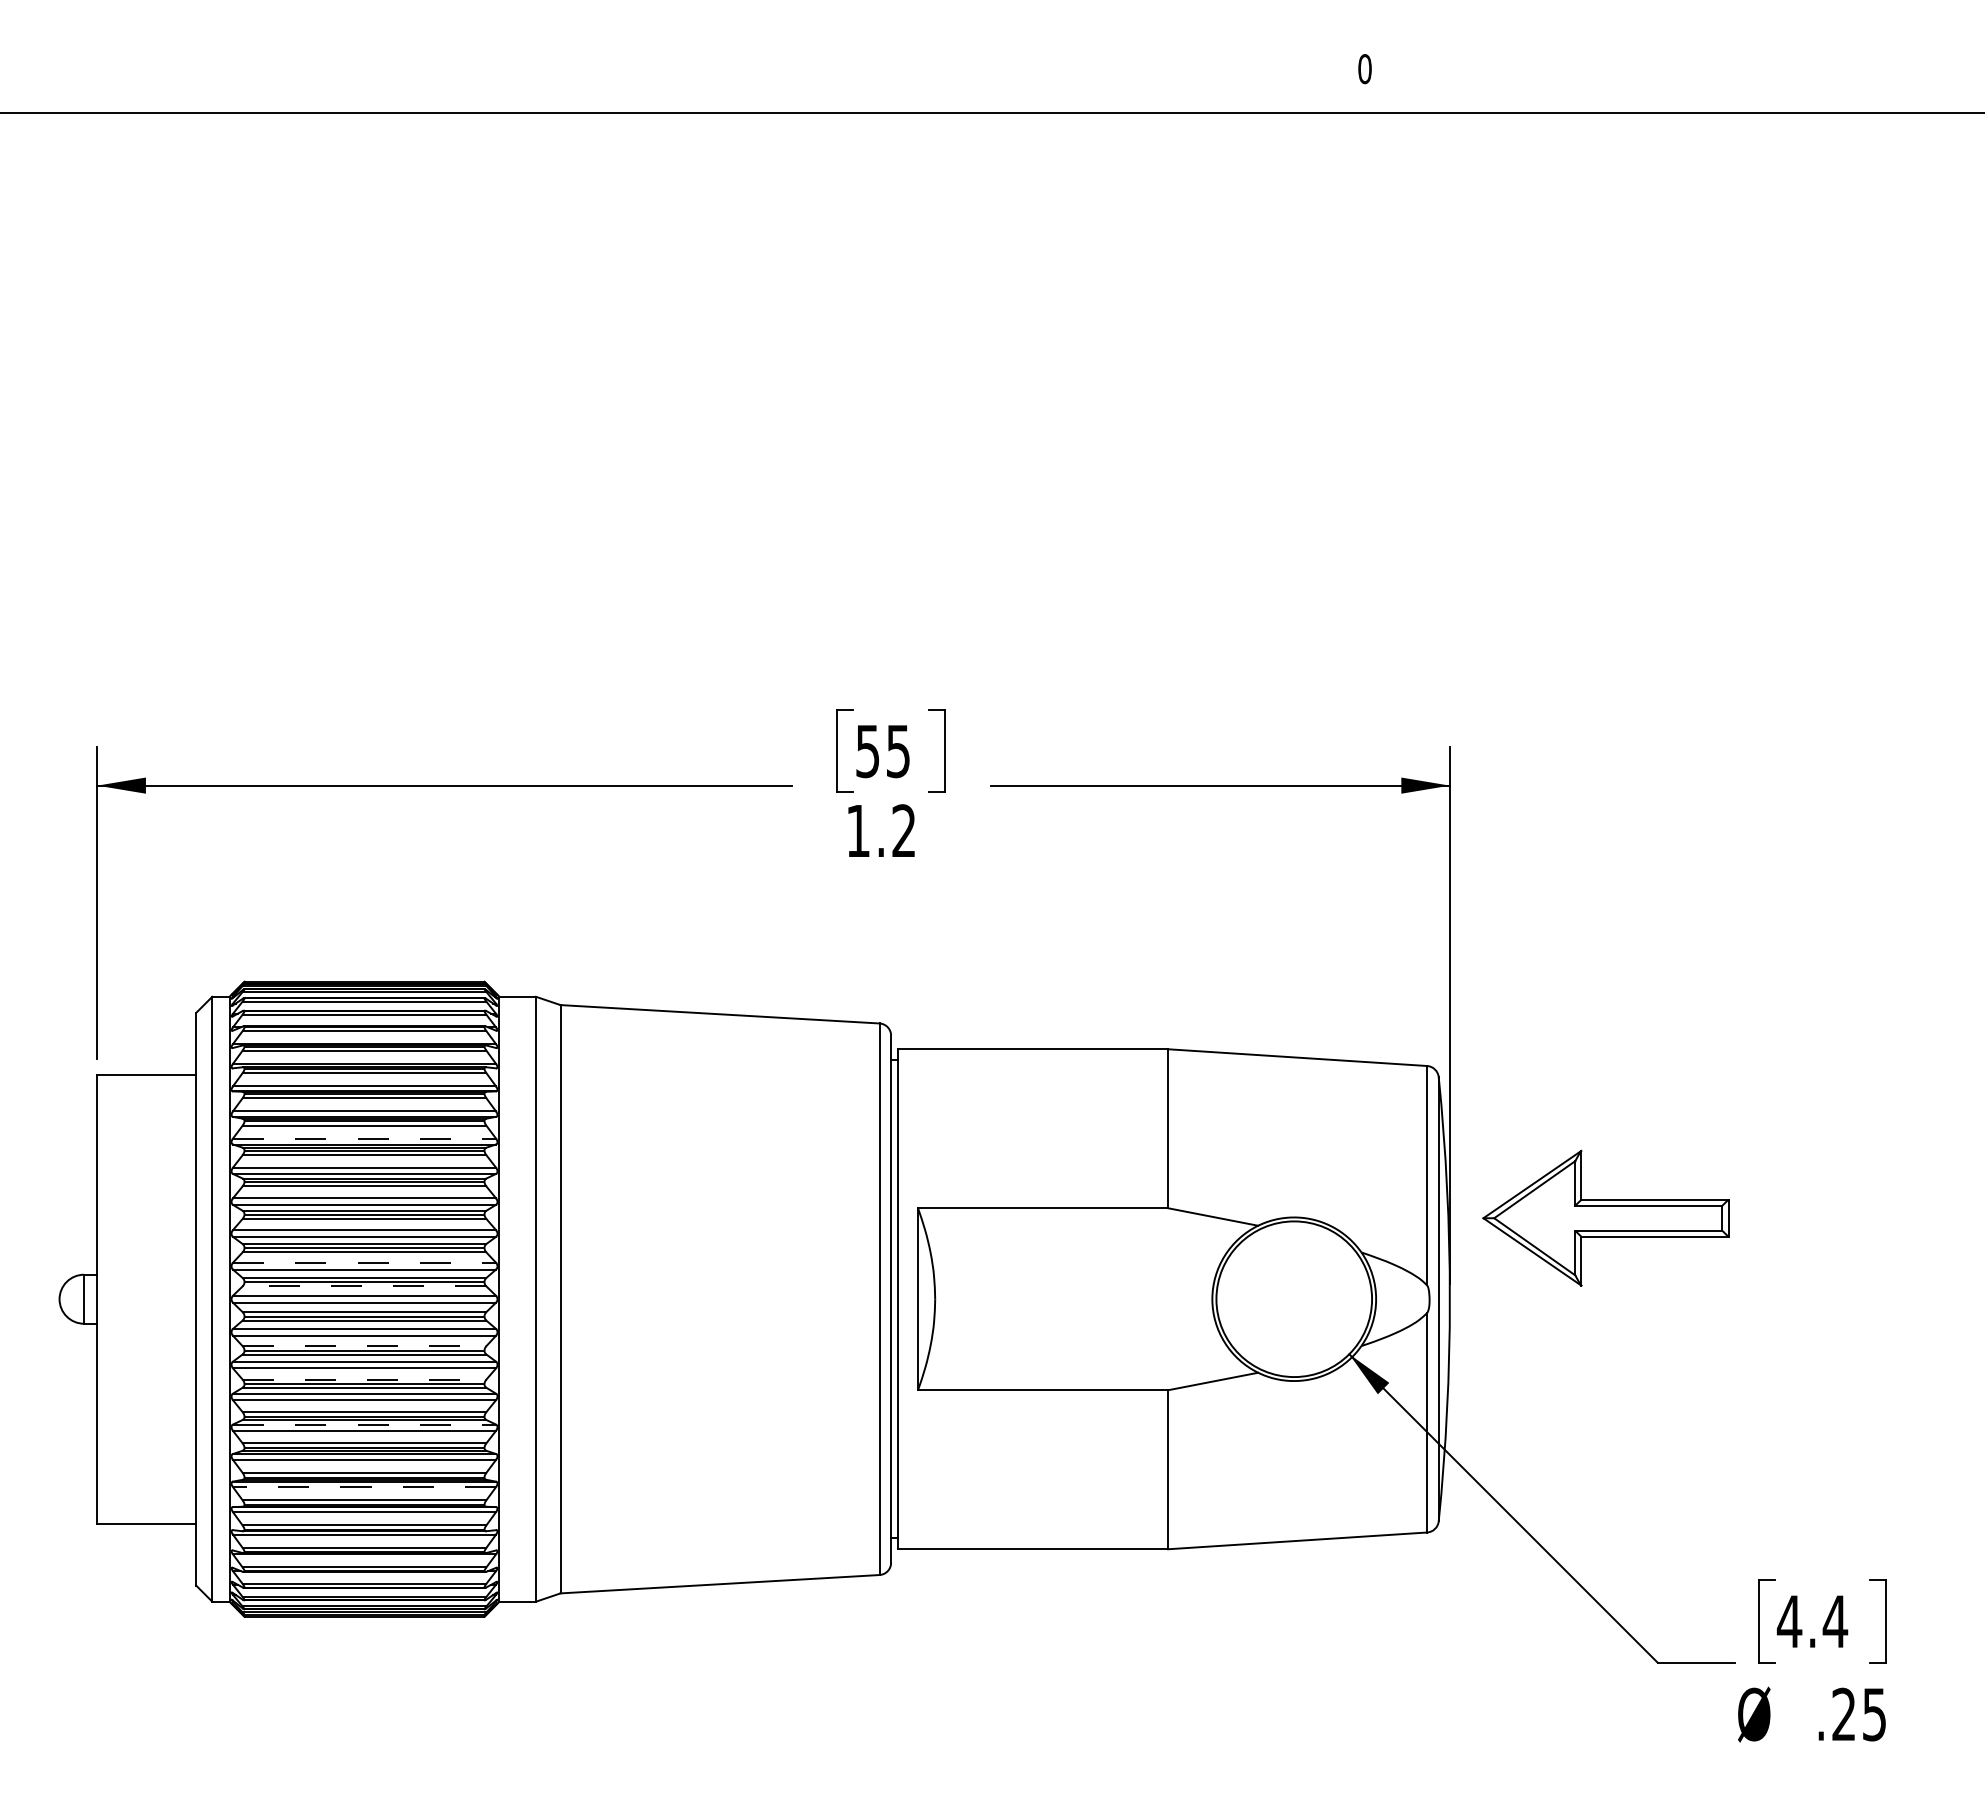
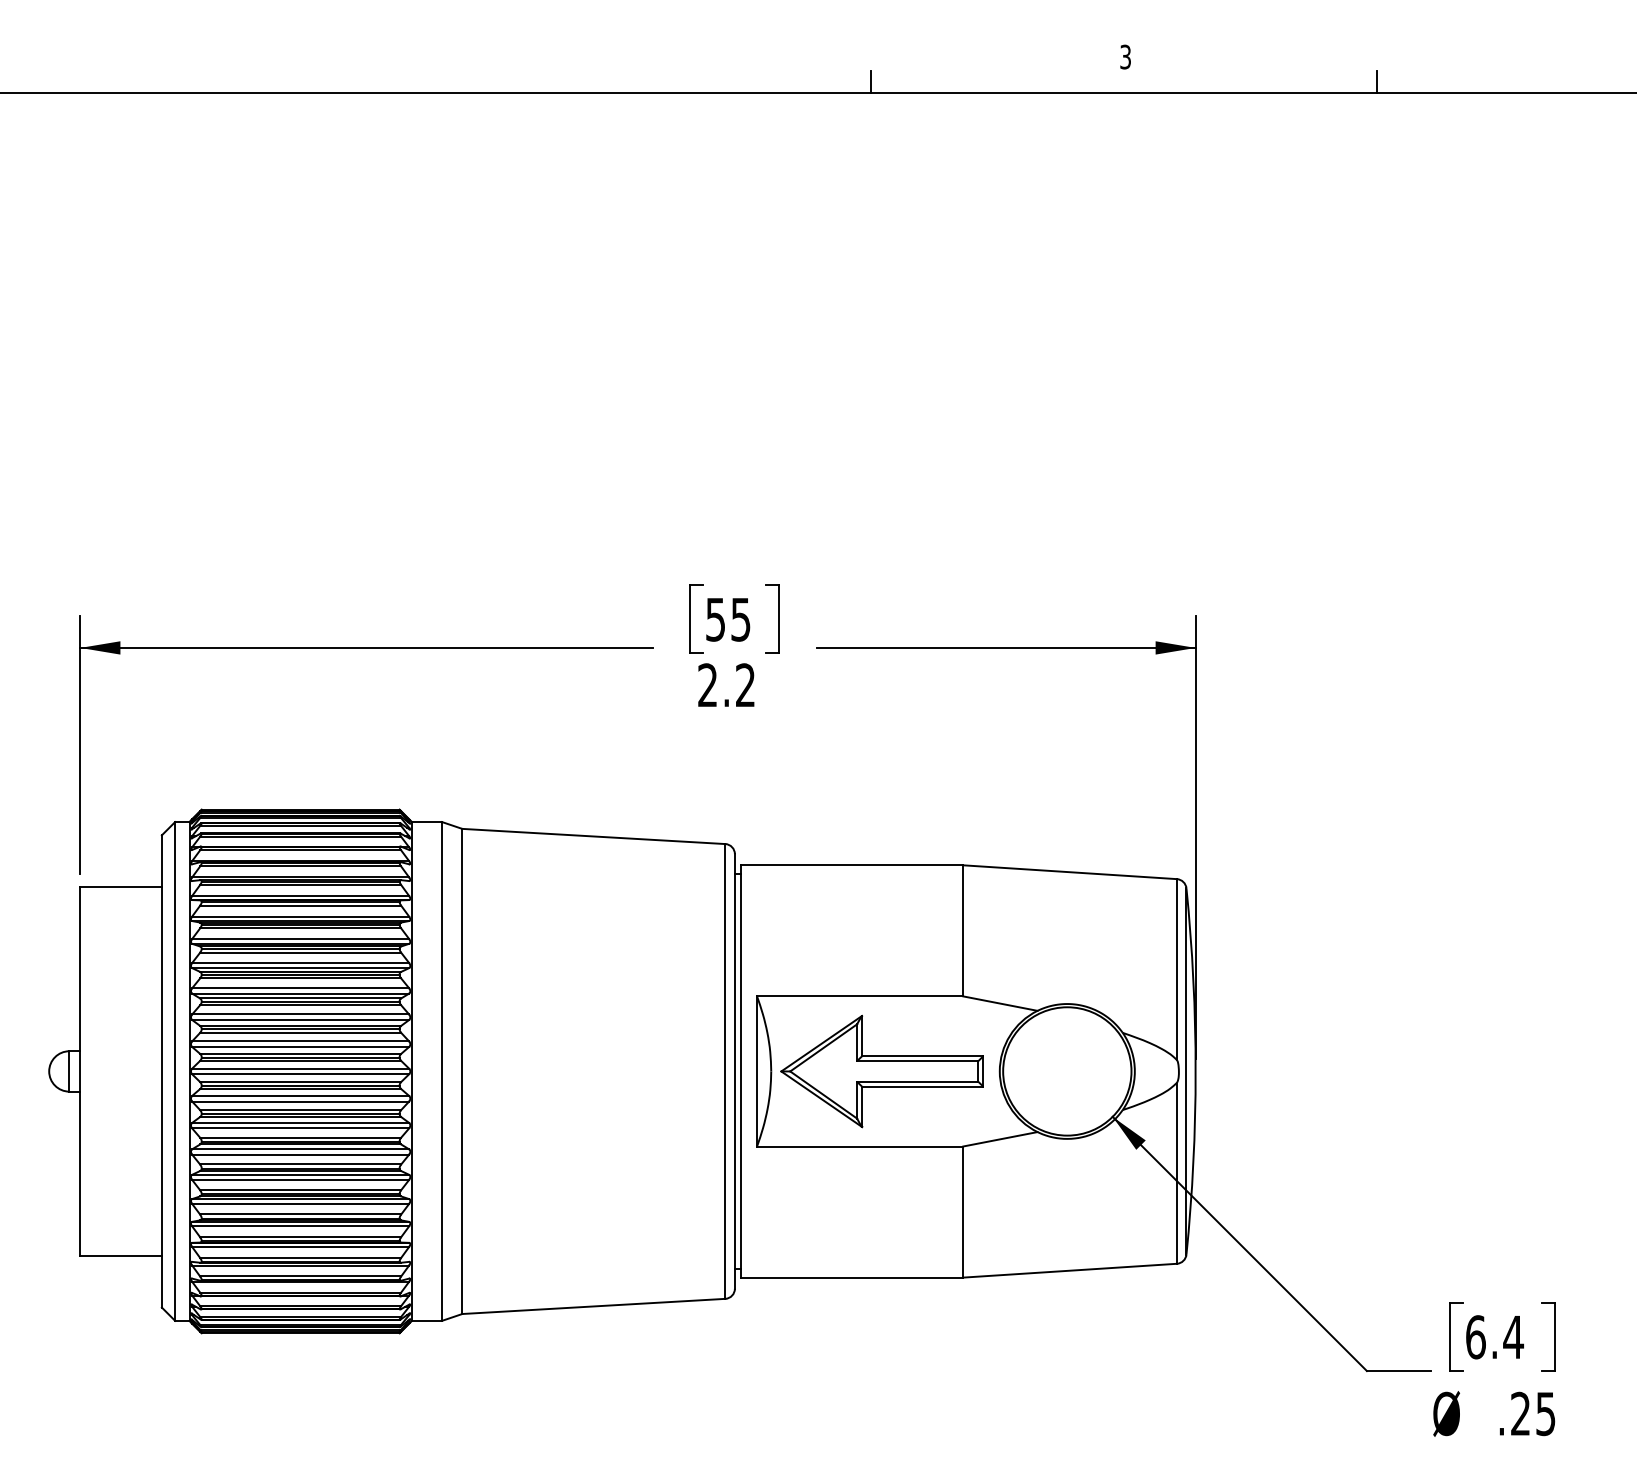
text: (1364, 69) -> (1125, 57), 0 -> 3
line: (1056, 99) -> (871, 82), added
line: (1669, 99) -> (1376, 82), added
text: (857, 830) -> (707, 684), 1.2 -> 2.2
line: (364, 1138) -> (300, 938), dashed -> solid
part: (1605, 1217) -> (881, 1070), moved
line: (364, 1262) -> (300, 1041), dashed -> solid
line: (364, 1286) -> (300, 1060), dashed -> solid
line: (364, 1346) -> (300, 1110), dashed -> solid
line: (364, 1379) -> (300, 1137), dashed -> solid
line: (364, 1424) -> (300, 1174), dashed -> solid
line: (364, 1487) -> (300, 1226), dashed -> solid
text: (1789, 1621) -> (1475, 1337), 4.4 -> 6.4

